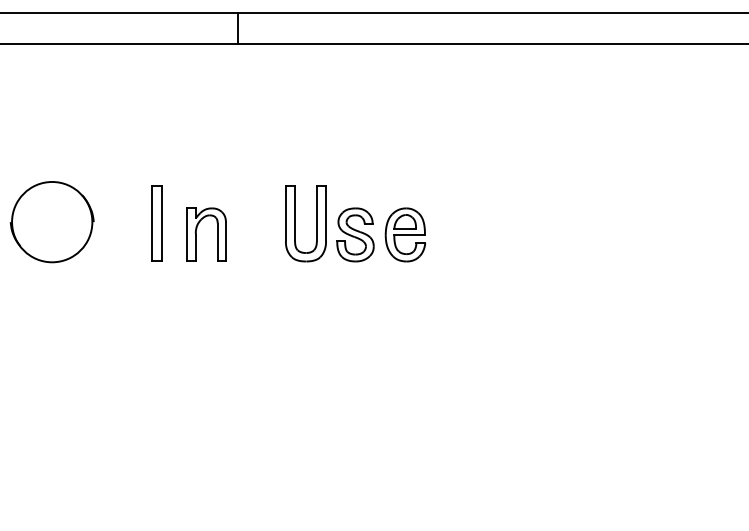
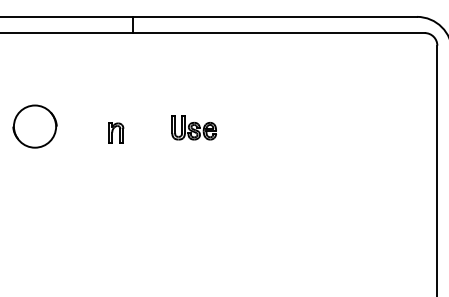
part: (157, 223) -> (90, 127), removed
part: (353, 223) -> (193, 127), size x0.6
part: (207, 233) -> (116, 132), size x0.7

